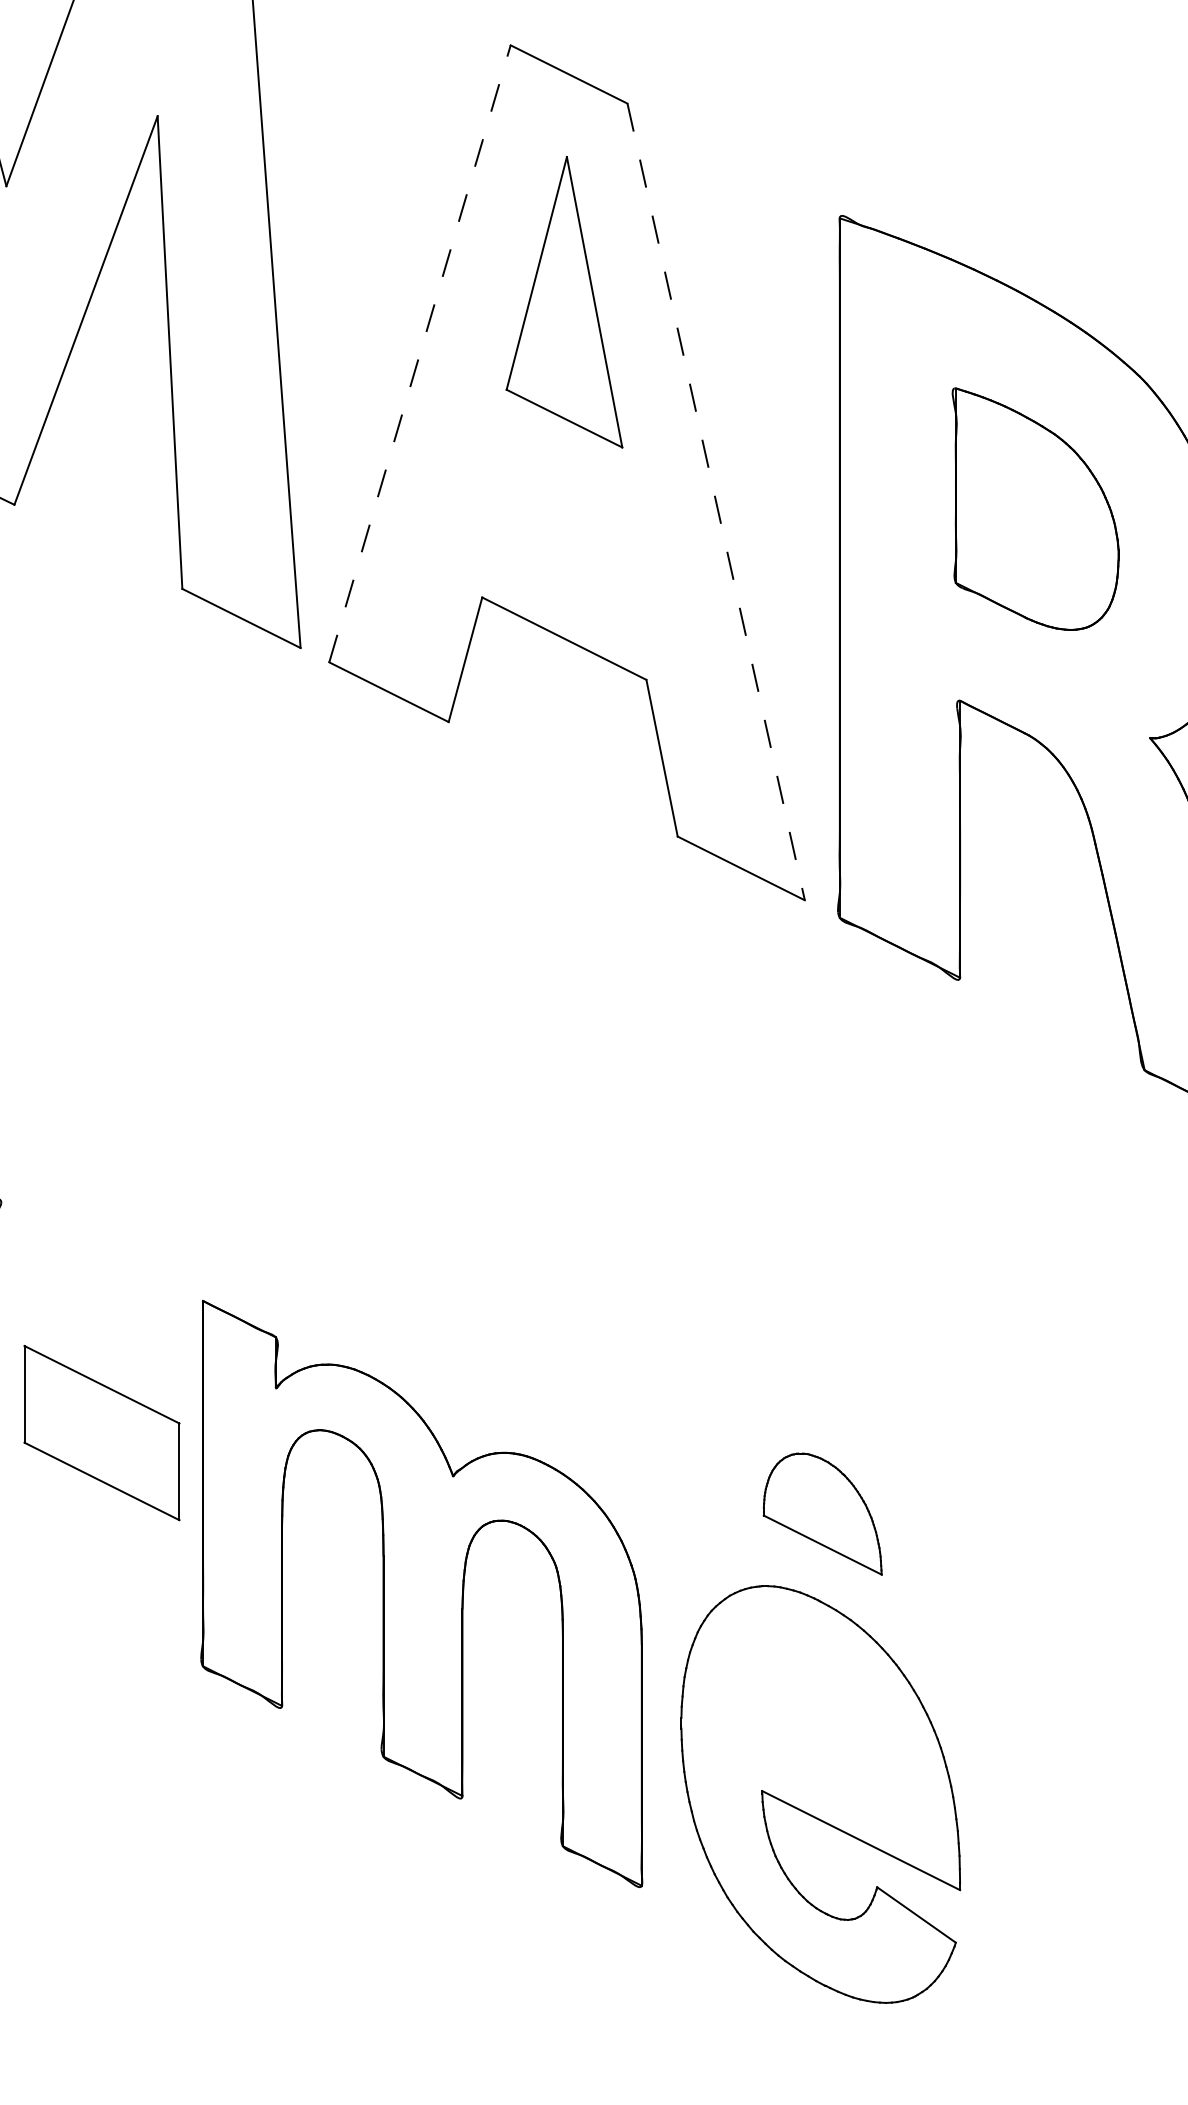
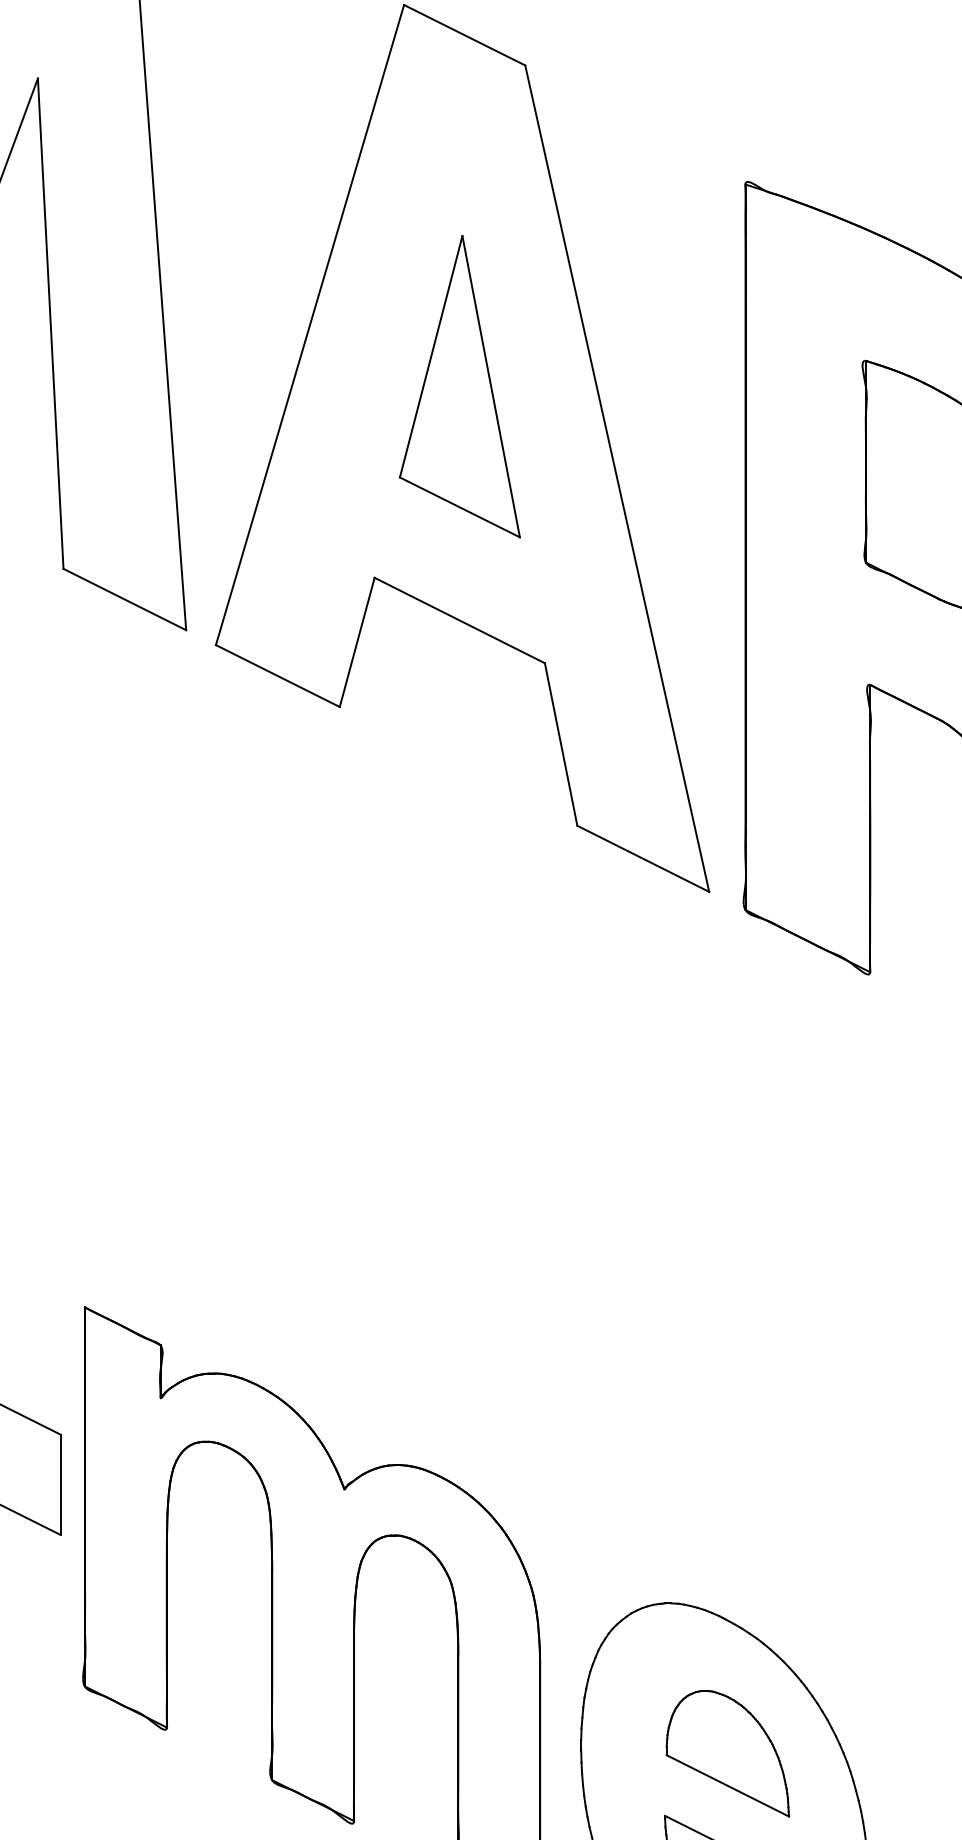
part: (564, 302) -> (459, 386), moved
line: (419, 353) -> (309, 324), dashed -> solid
line: (716, 502) -> (617, 479), dashed -> solid
part: (822, 1513) -> (727, 1753), moved

